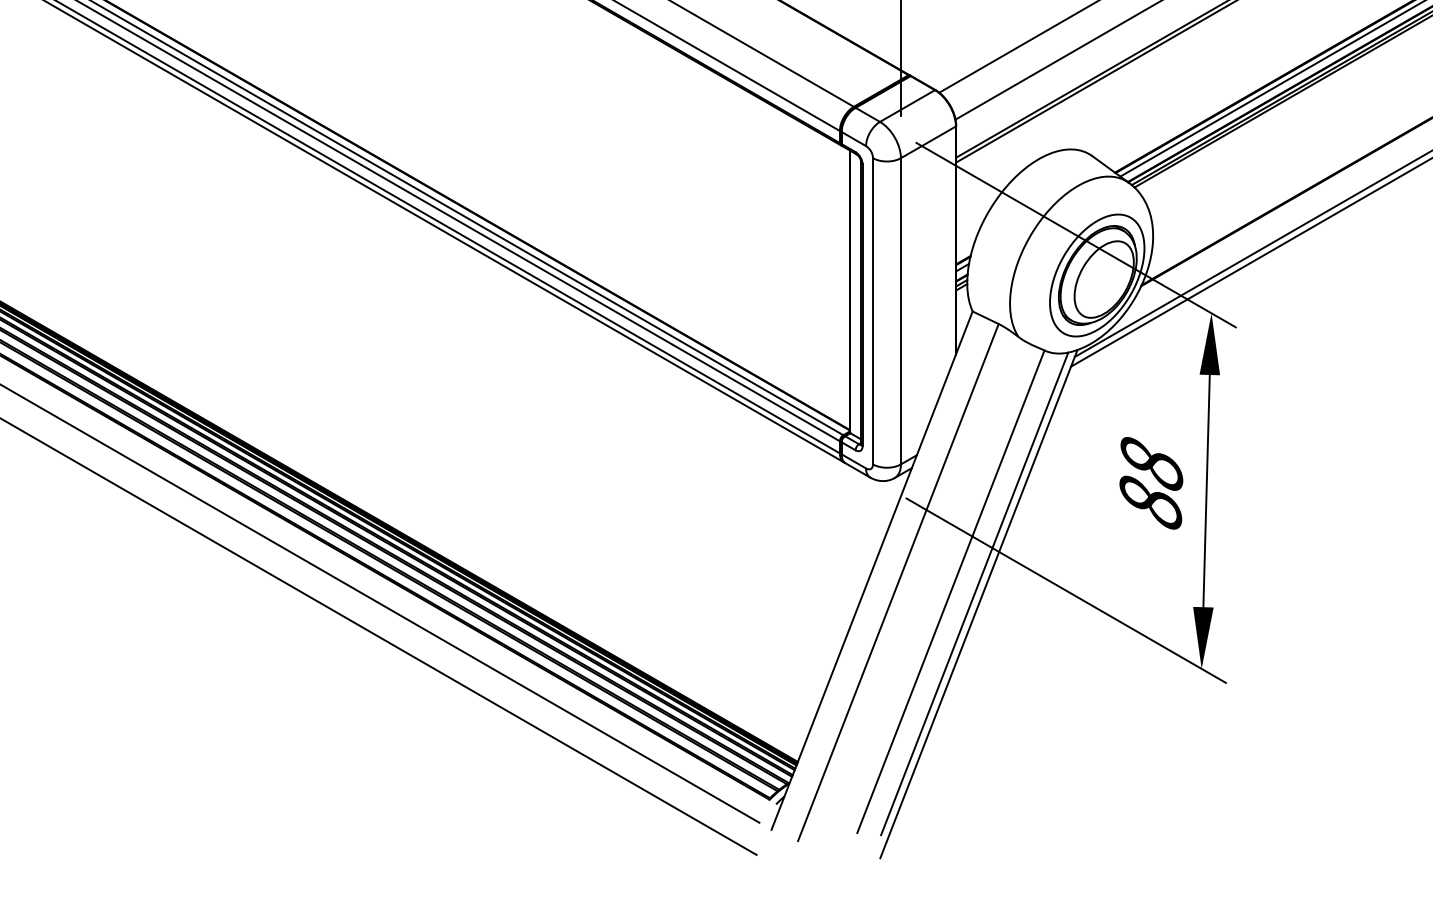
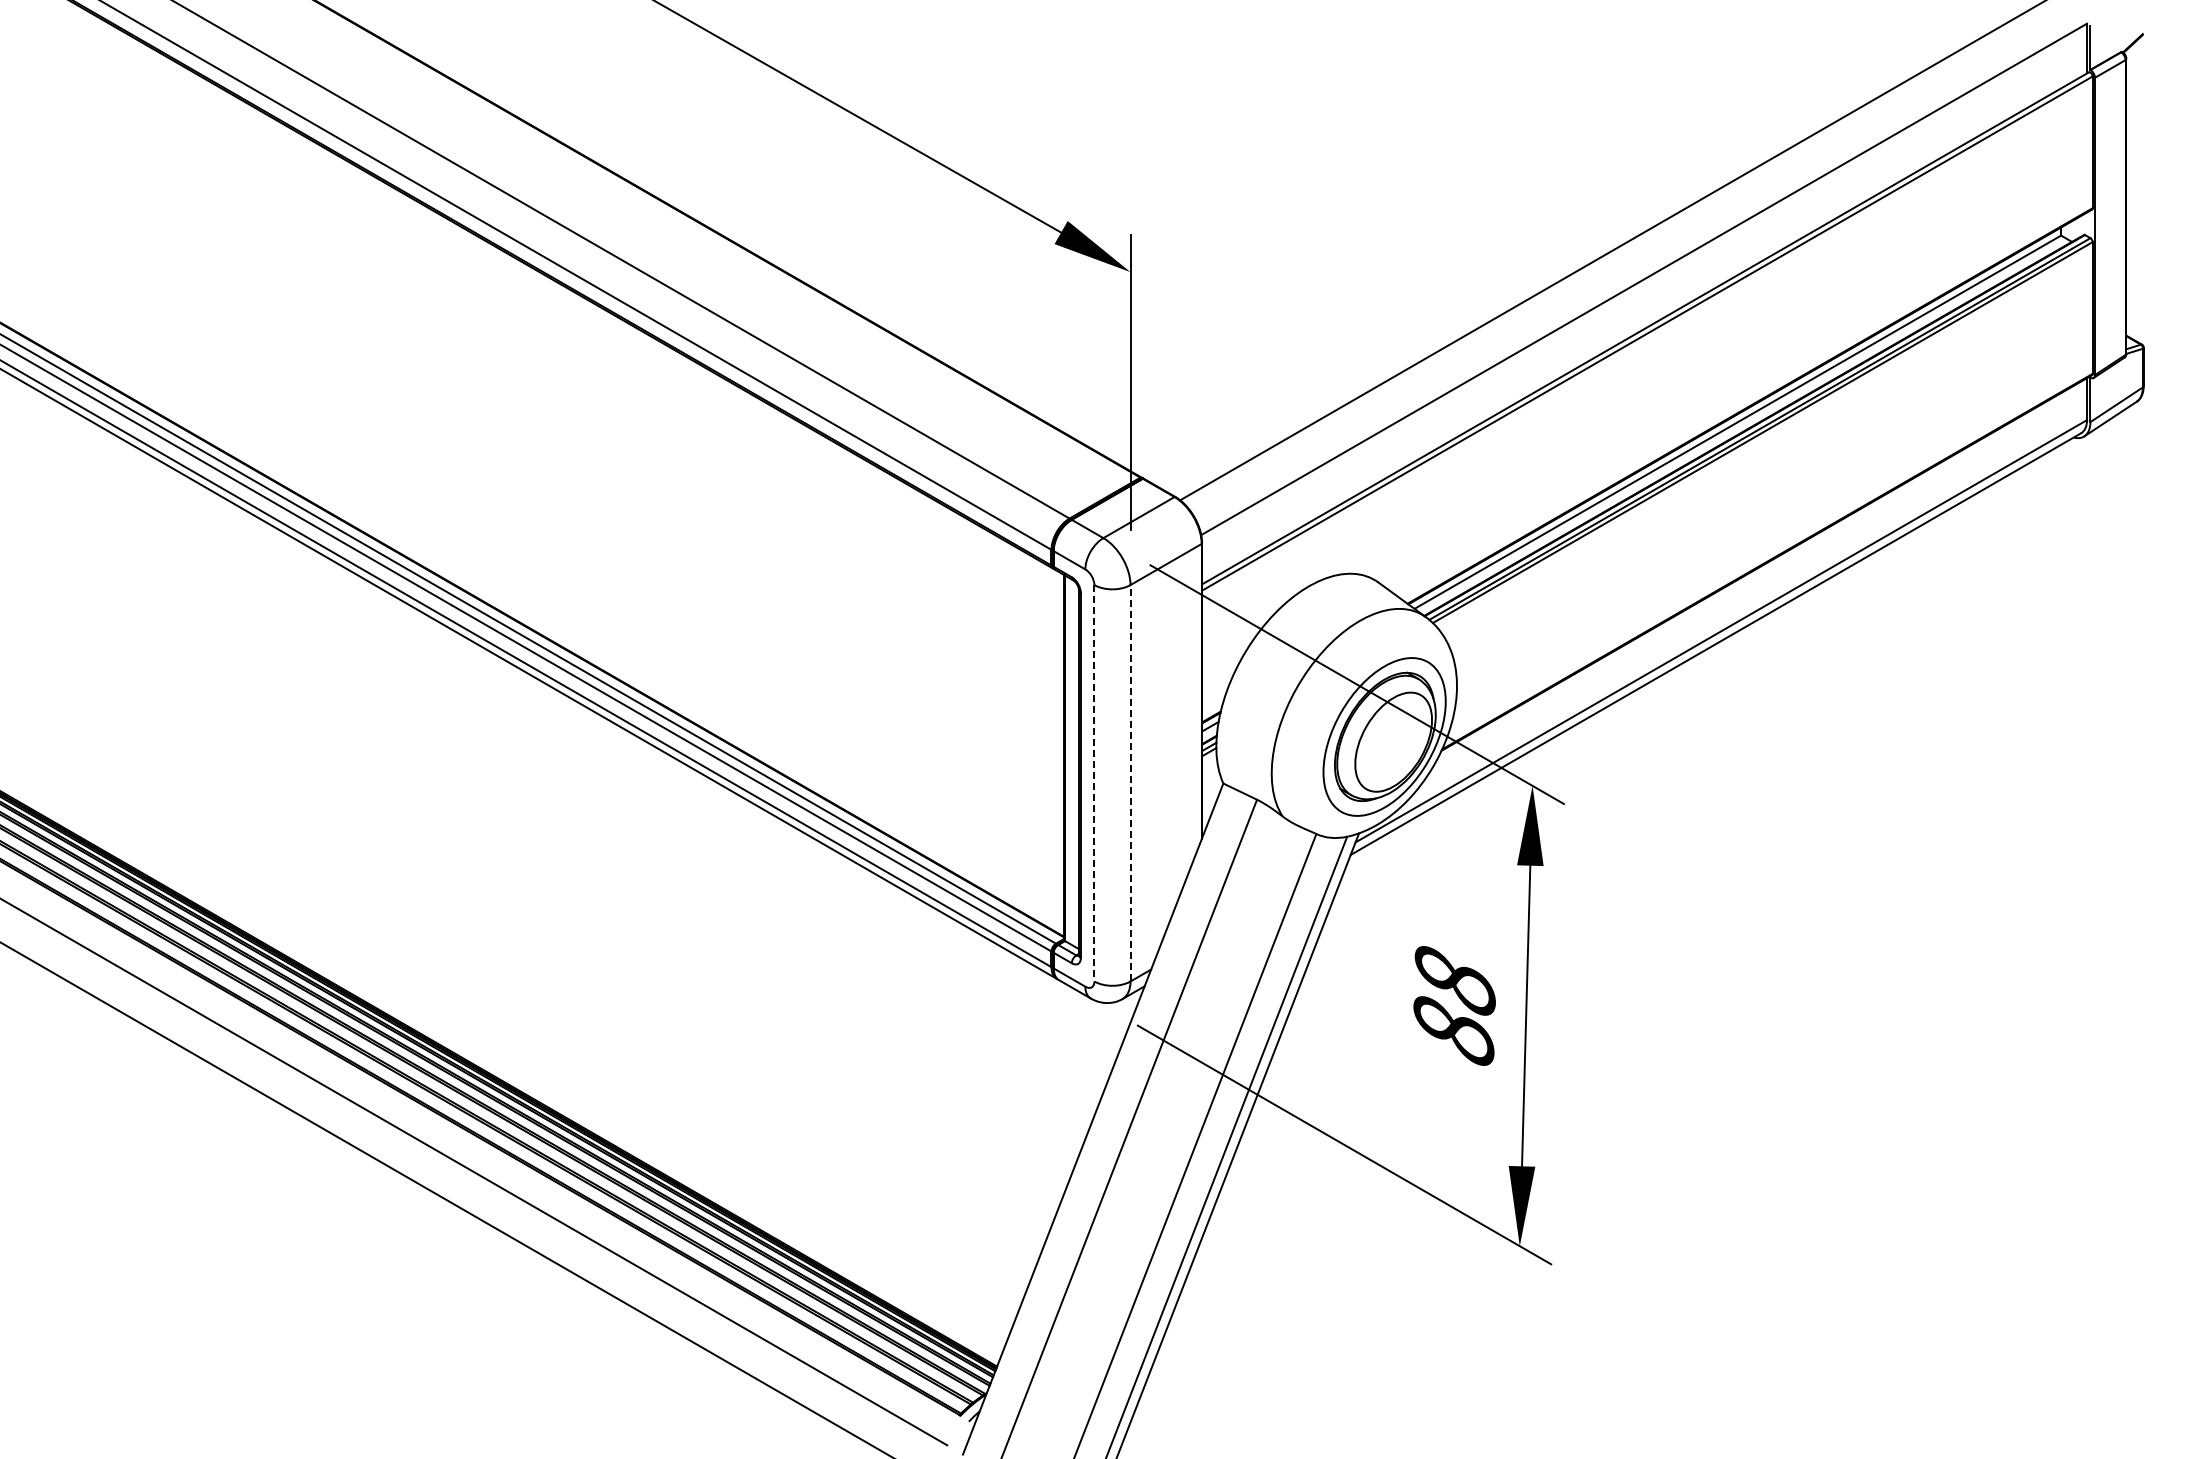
line: (900, 310) -> (1130, 782), solid -> dashed
line: (873, 311) -> (1094, 783), solid -> dashed

